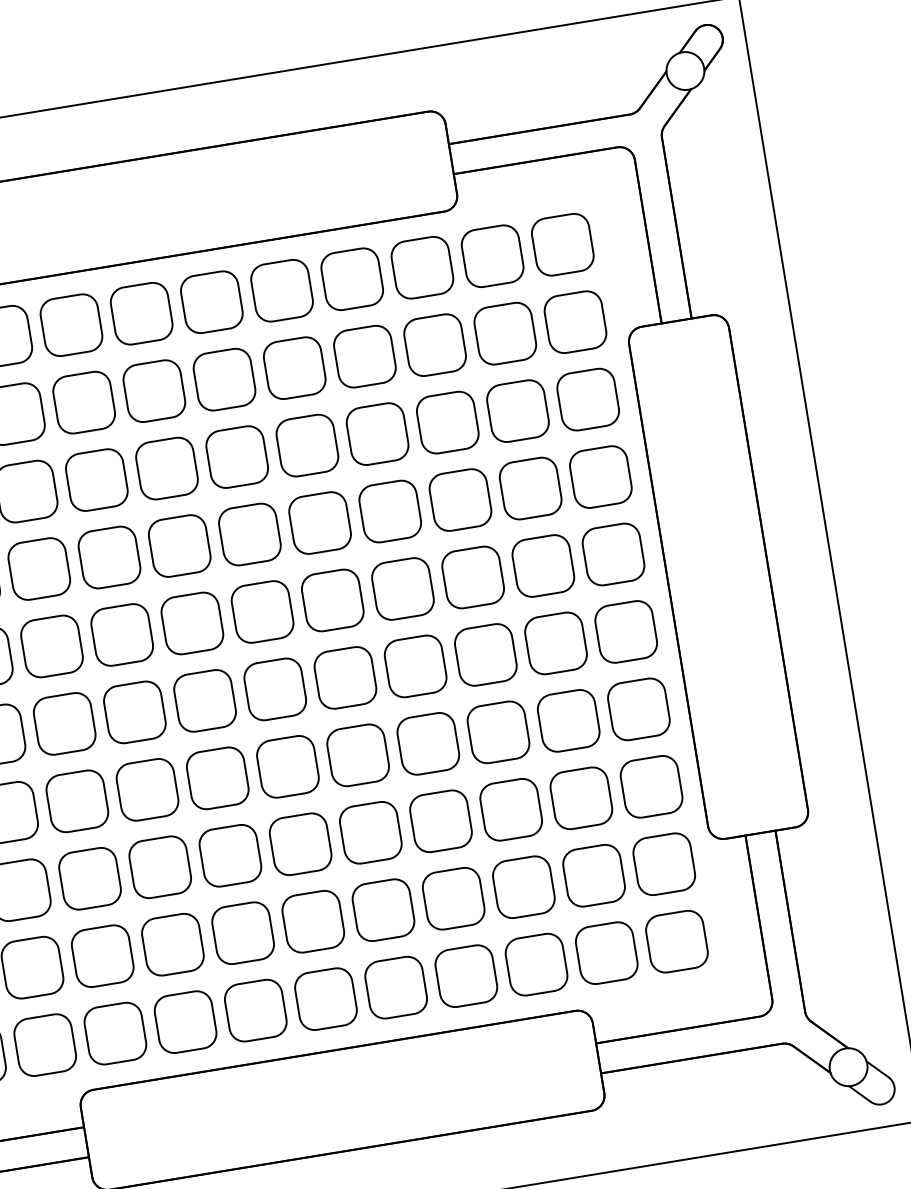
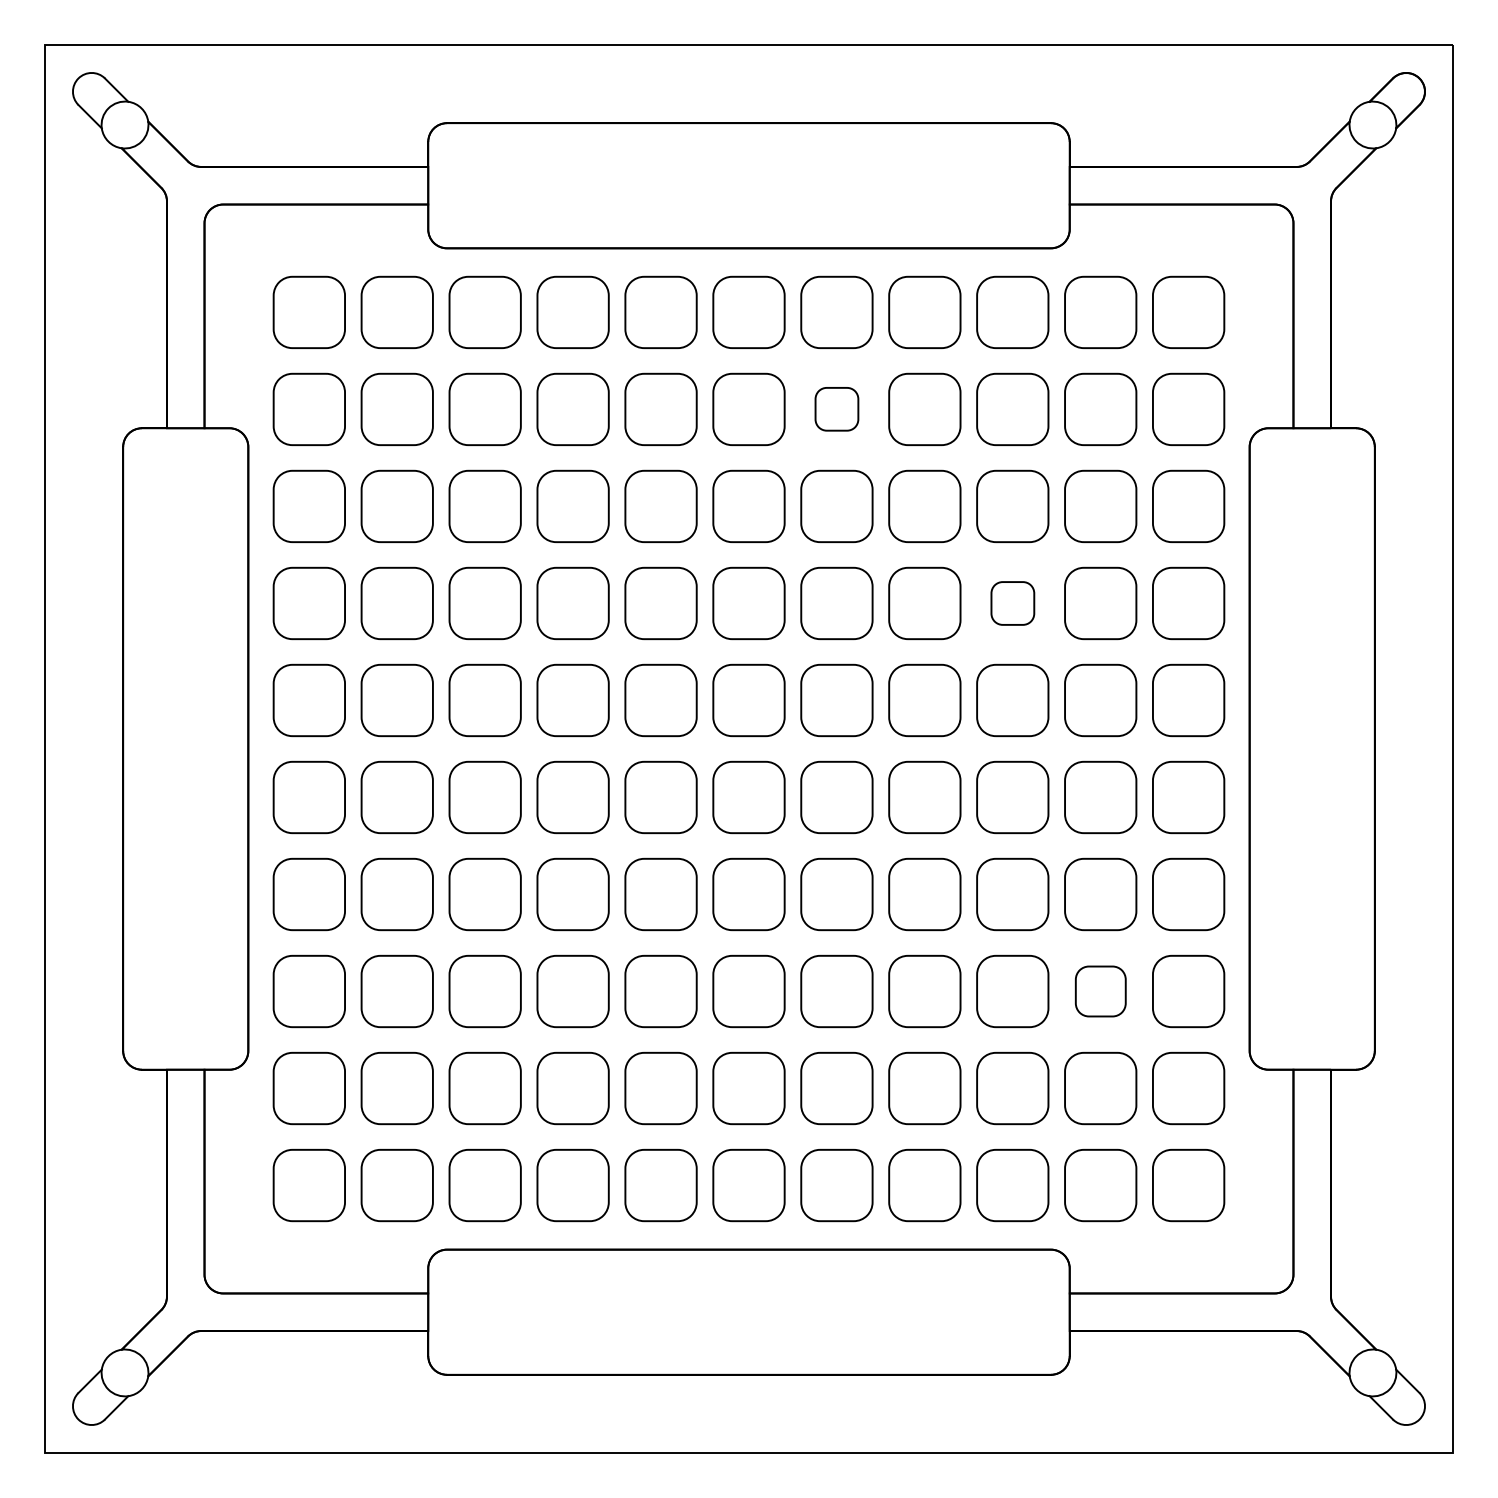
part: (294, 367) -> (836, 408), size x0.6
part: (460, 500) -> (1012, 603), size x0.6
part: (581, 798) -> (1100, 991), size x0.7

